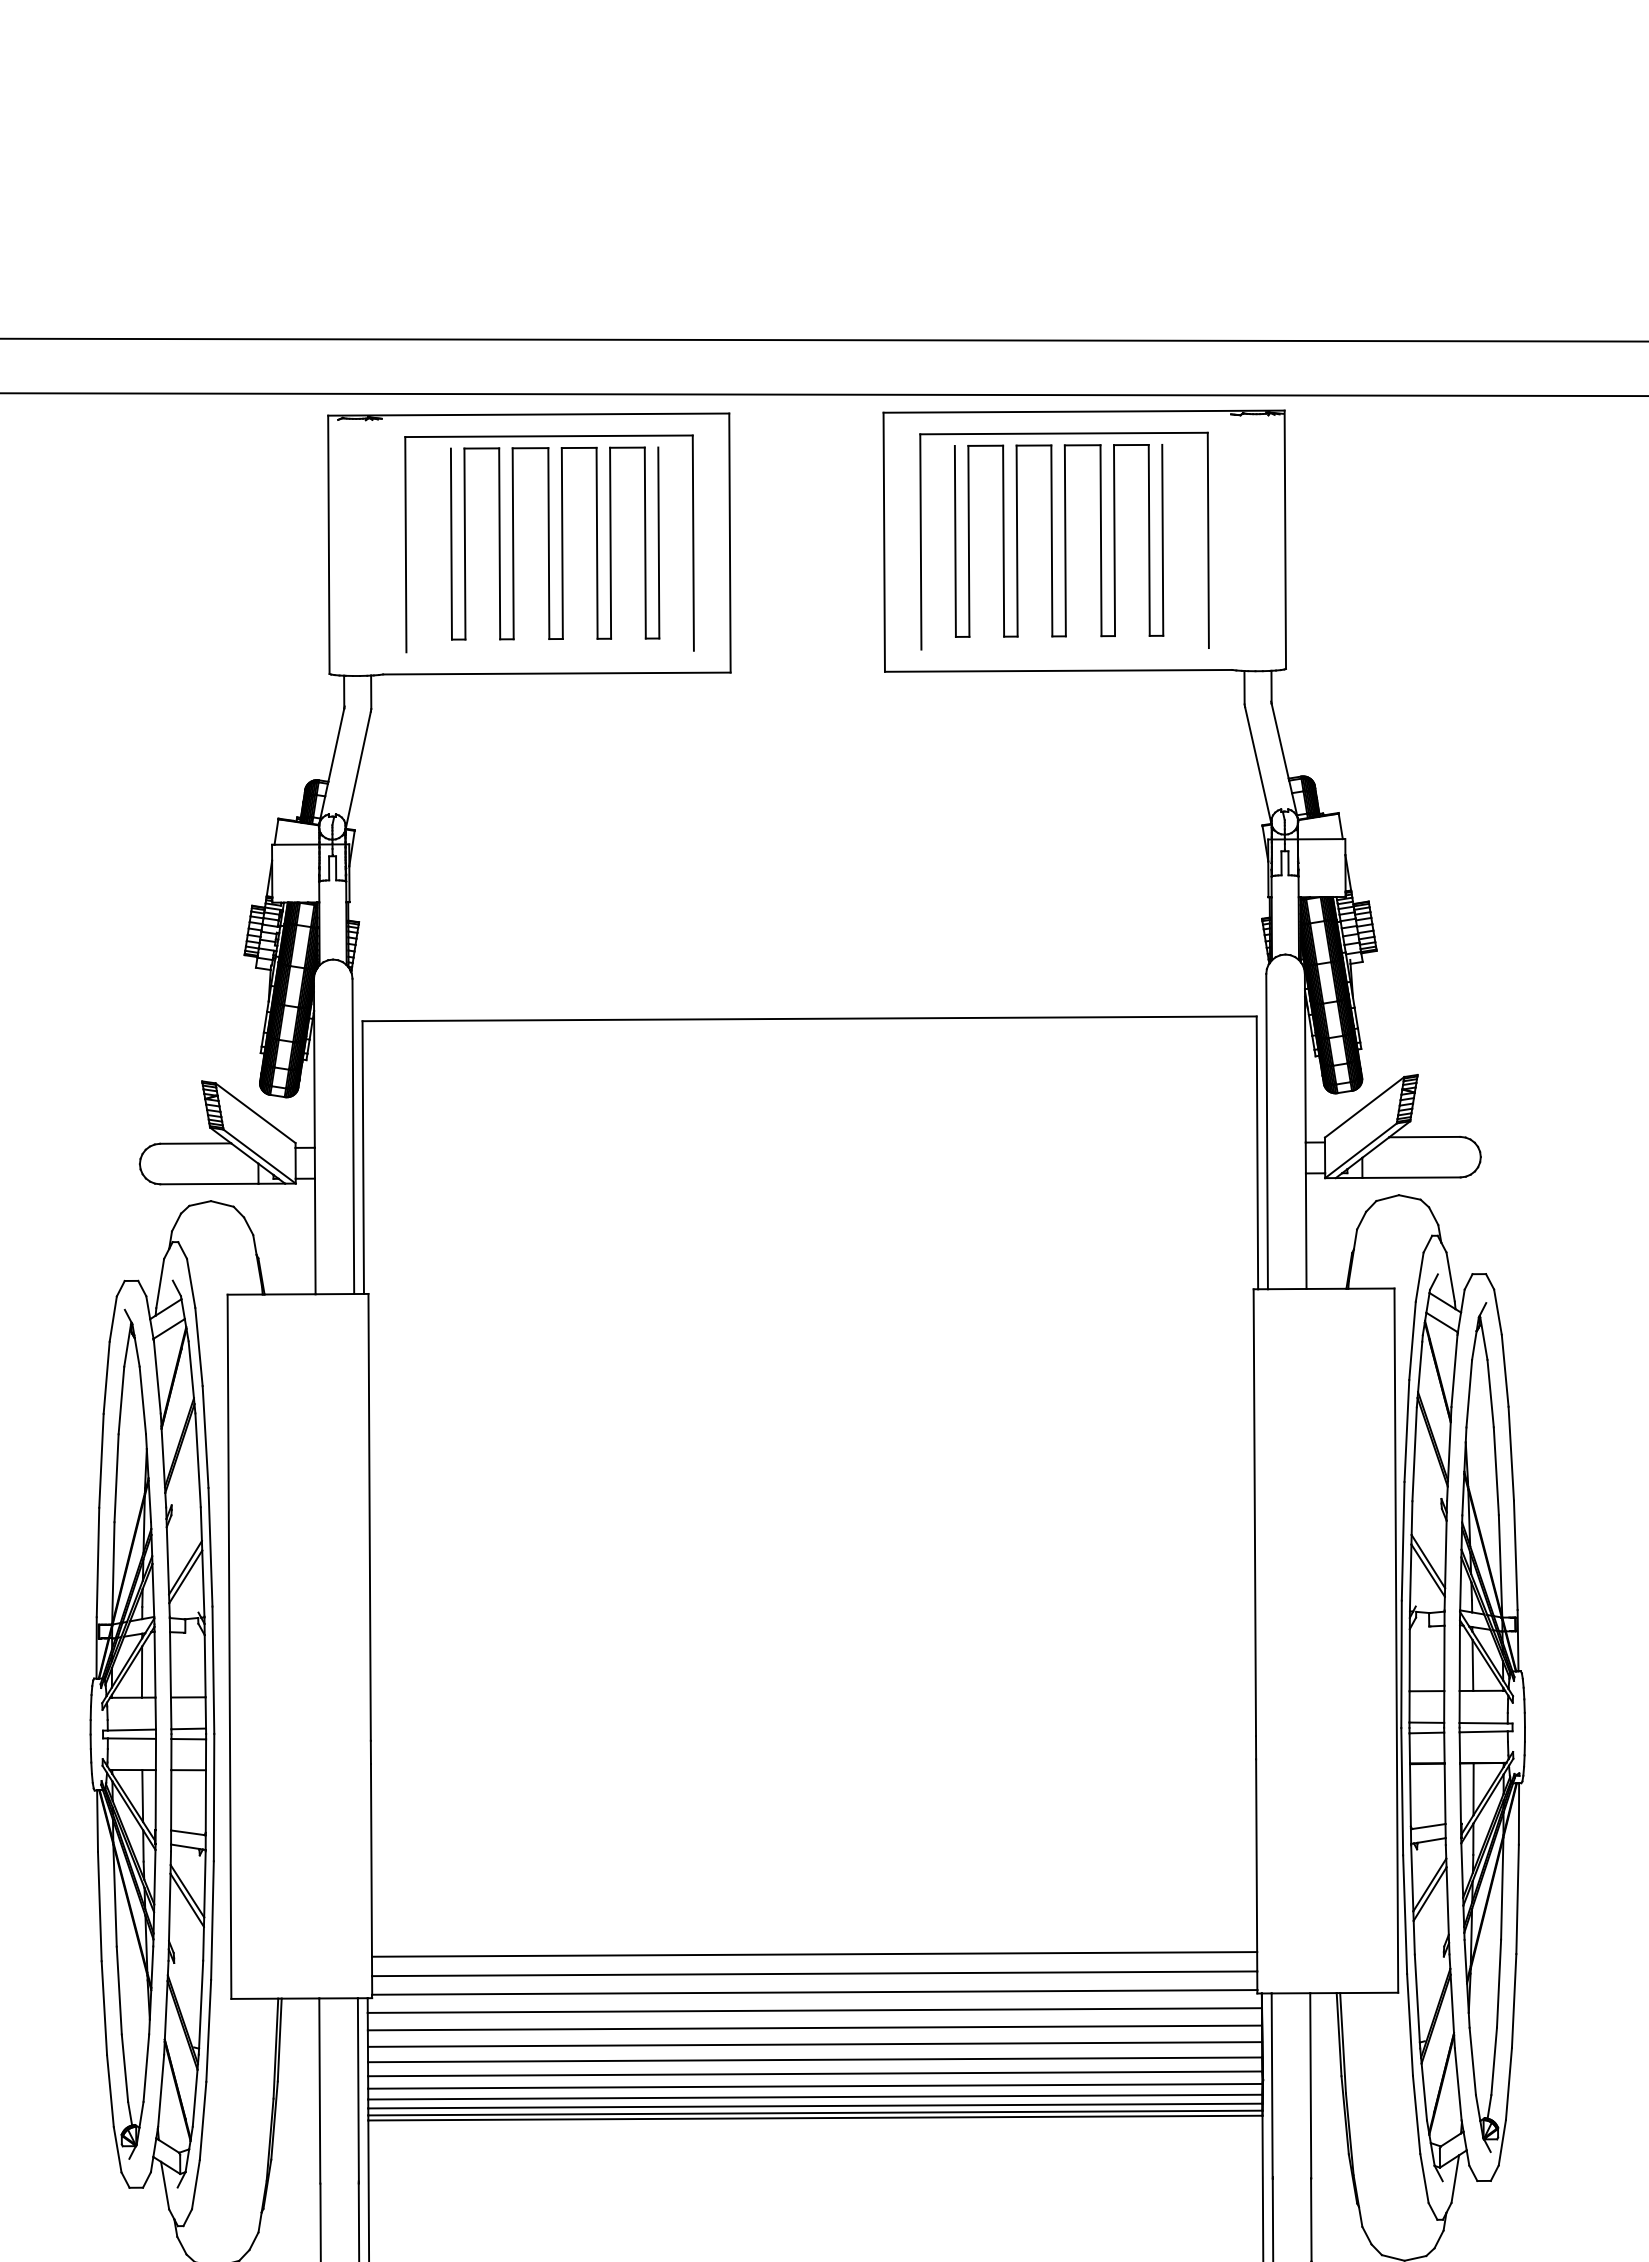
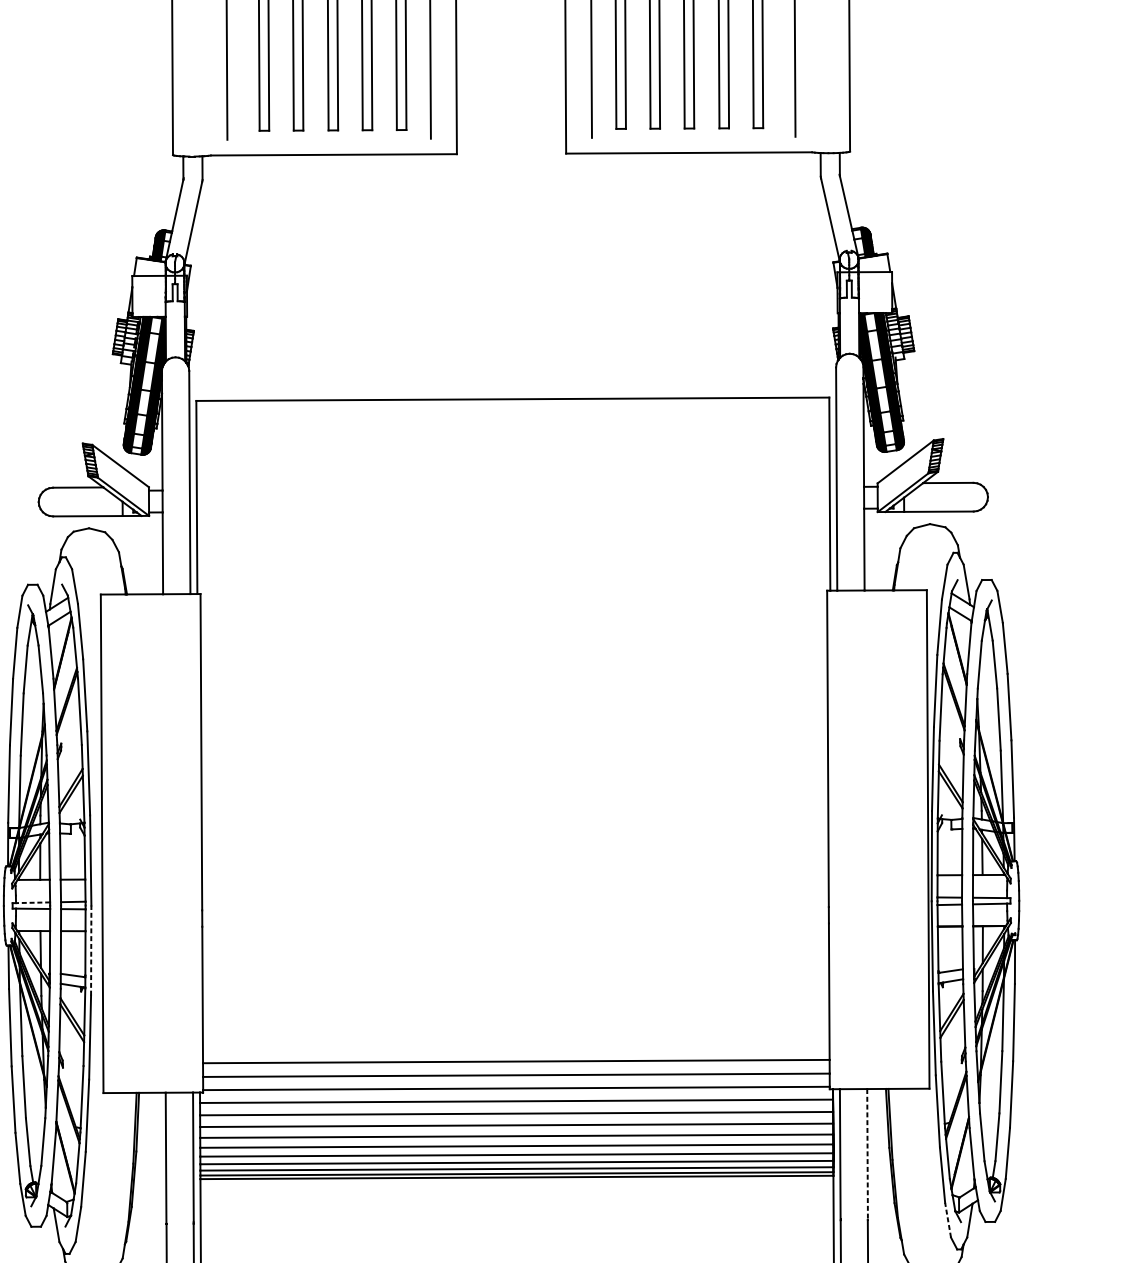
line: (131, 1730) -> (32, 903), solid -> dashed
line: (214, 1797) -> (91, 950), solid -> dashed
line: (1310, 2085) -> (867, 1154), solid -> dashed
line: (1424, 2178) -> (948, 1220), solid -> dashed

